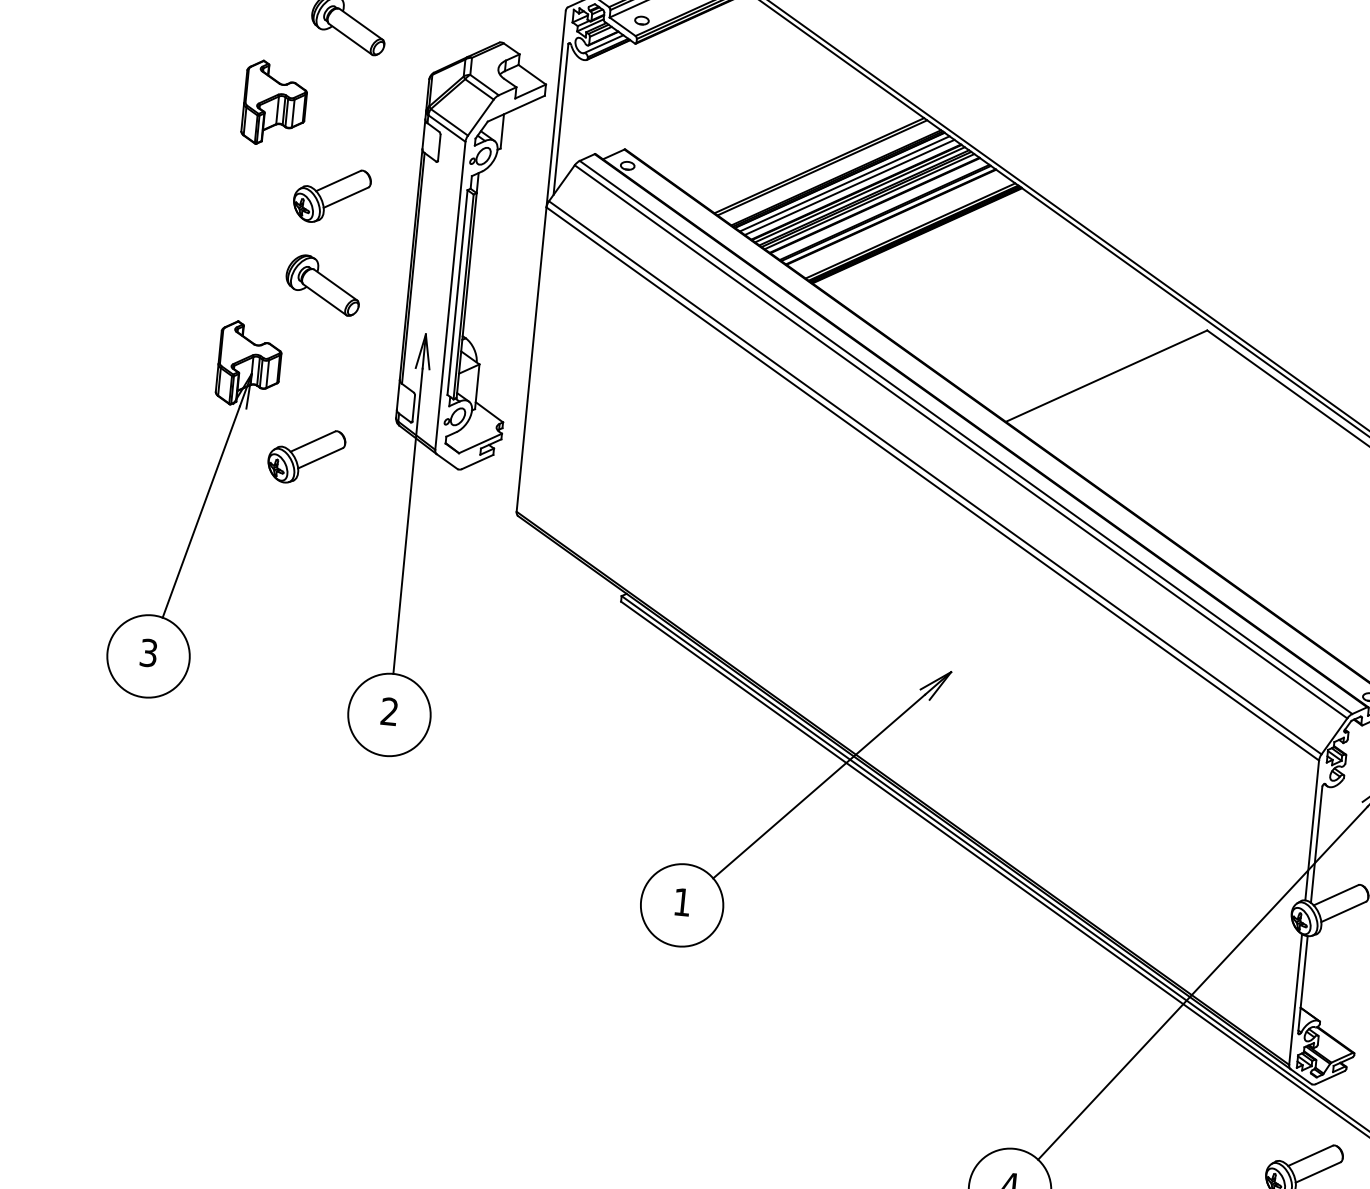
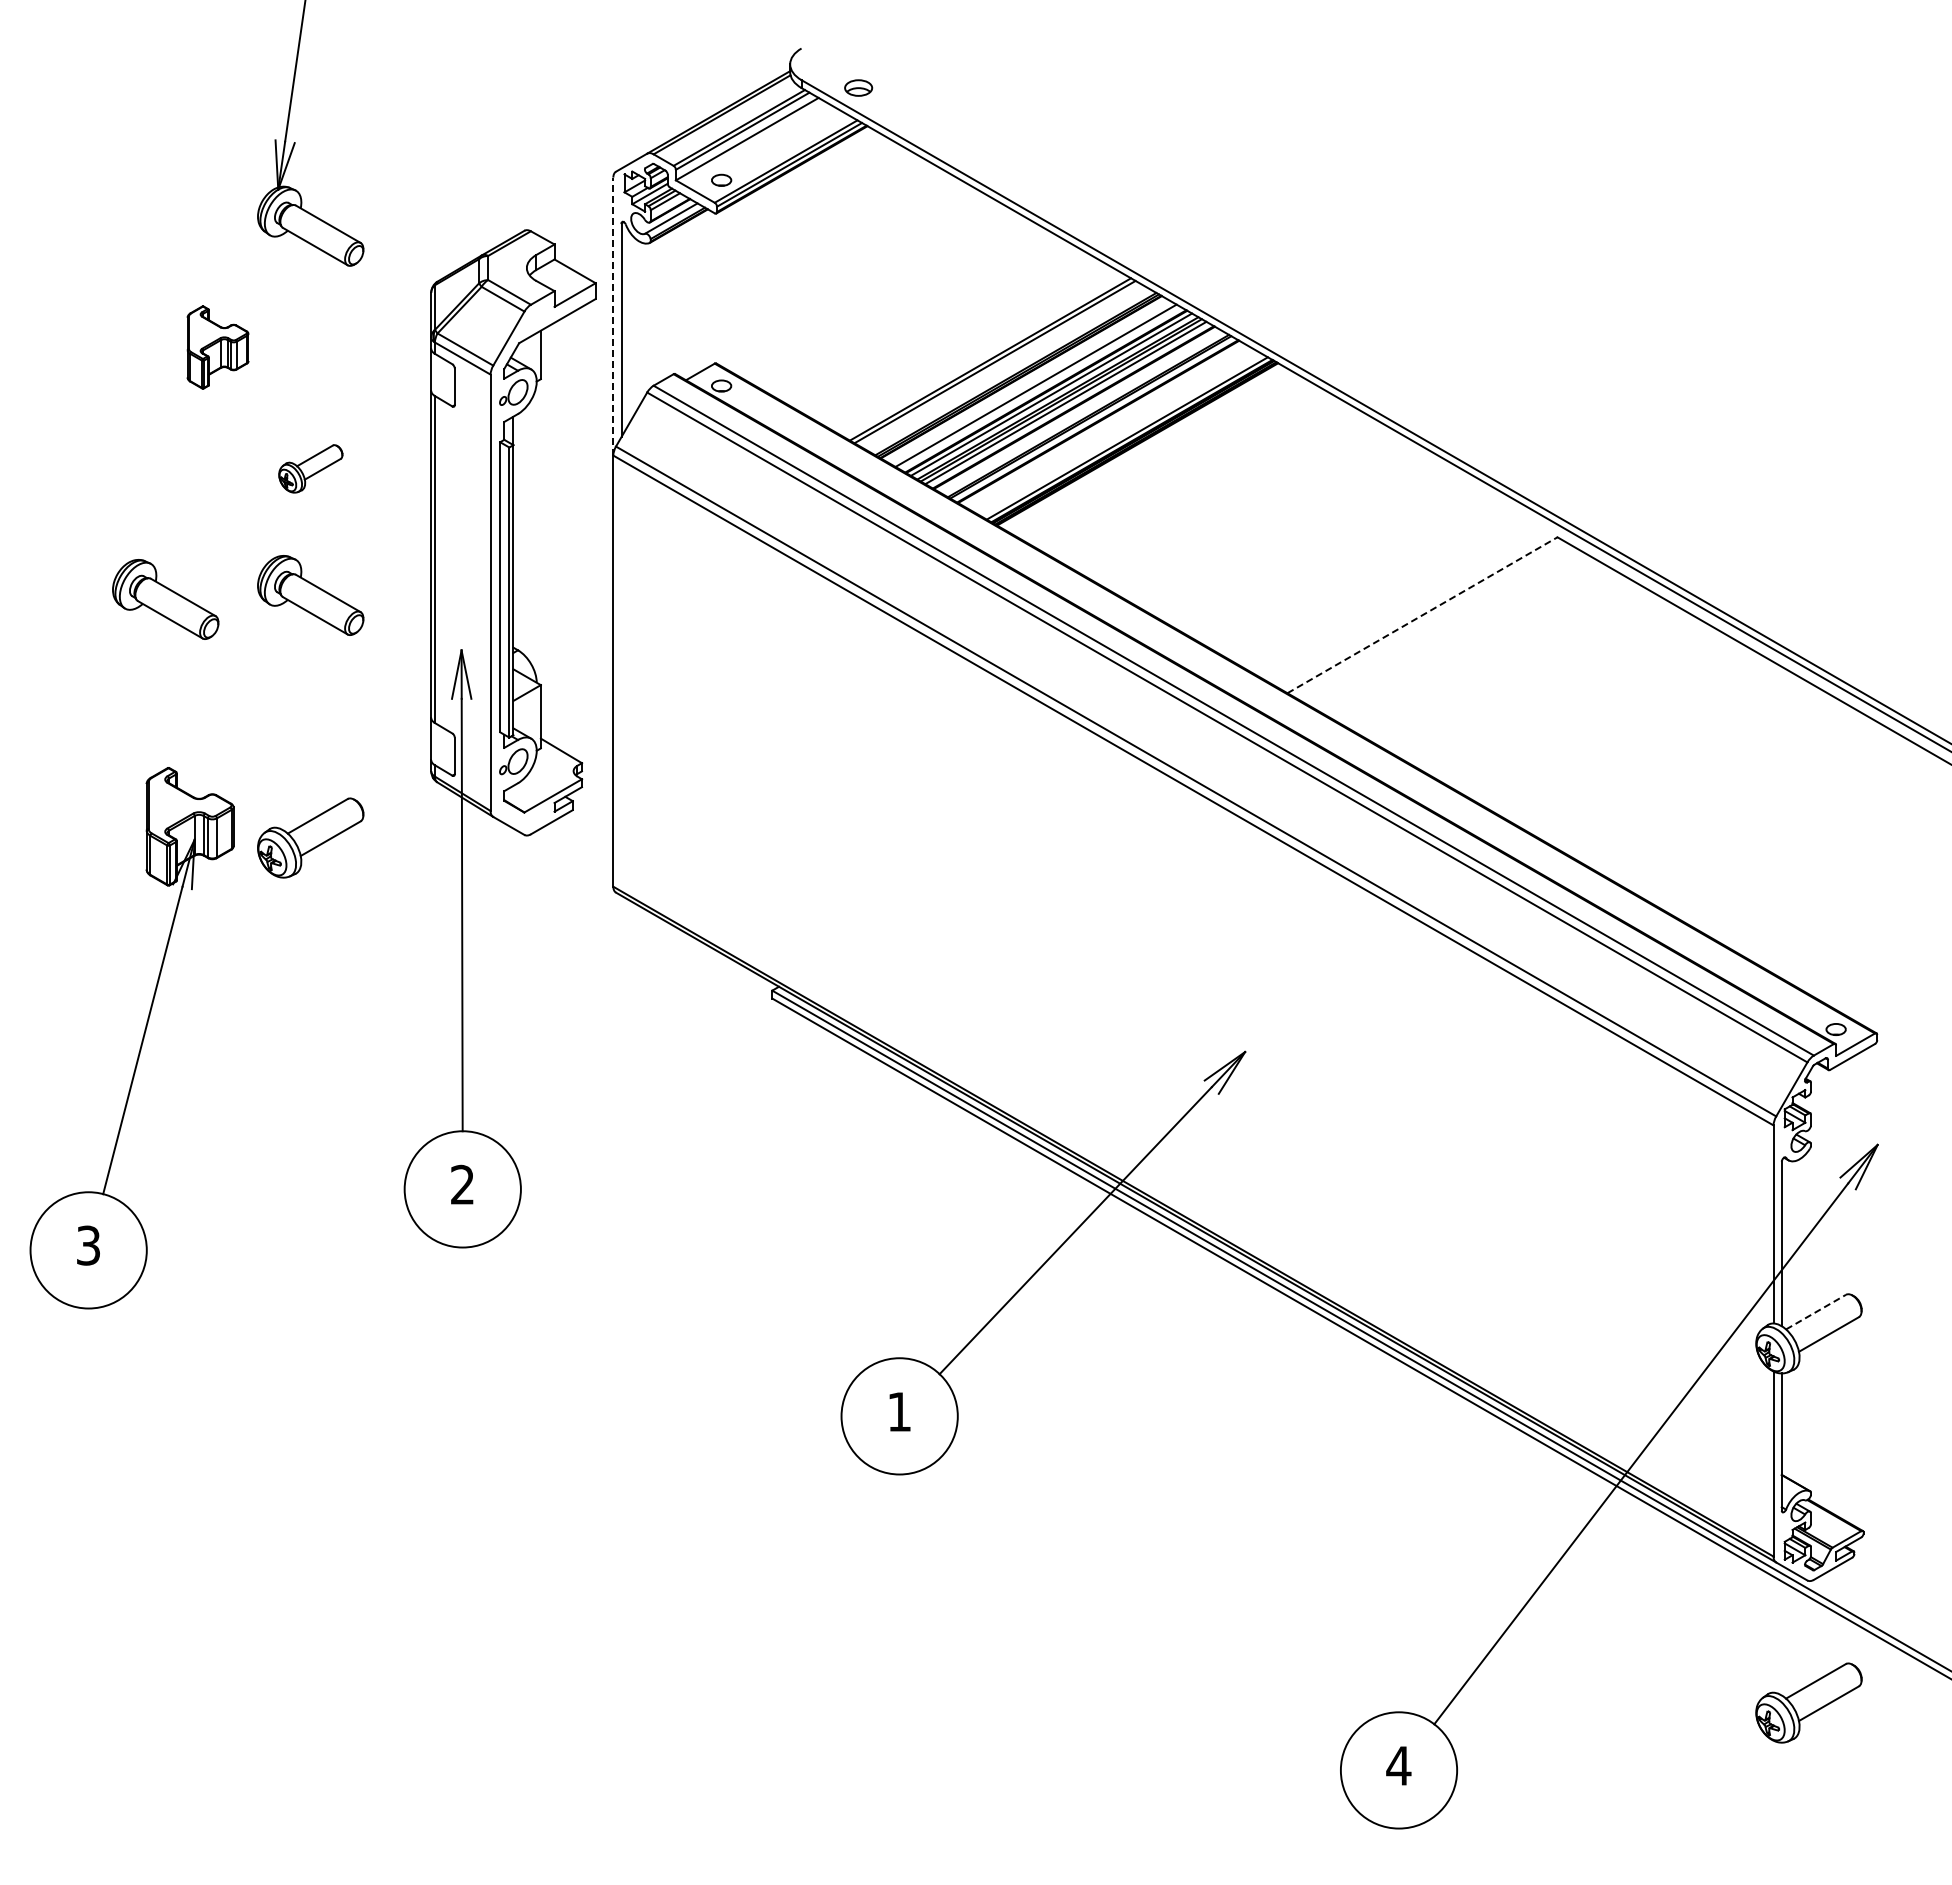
part: (274, 103) -> (217, 347), size x0.7
line: (556, 109) -> (613, 316), solid -> dashed
line: (844, 183) -> (1028, 381), removed
part: (331, 195) -> (310, 468), size x0.6
part: (220, 278) -> (165, 599), added
line: (1106, 376) -> (1422, 615), solid -> dashed
part: (200, 511) -> (141, 1040), moved
line: (1336, 895) -> (1816, 1312), solid -> dashed

